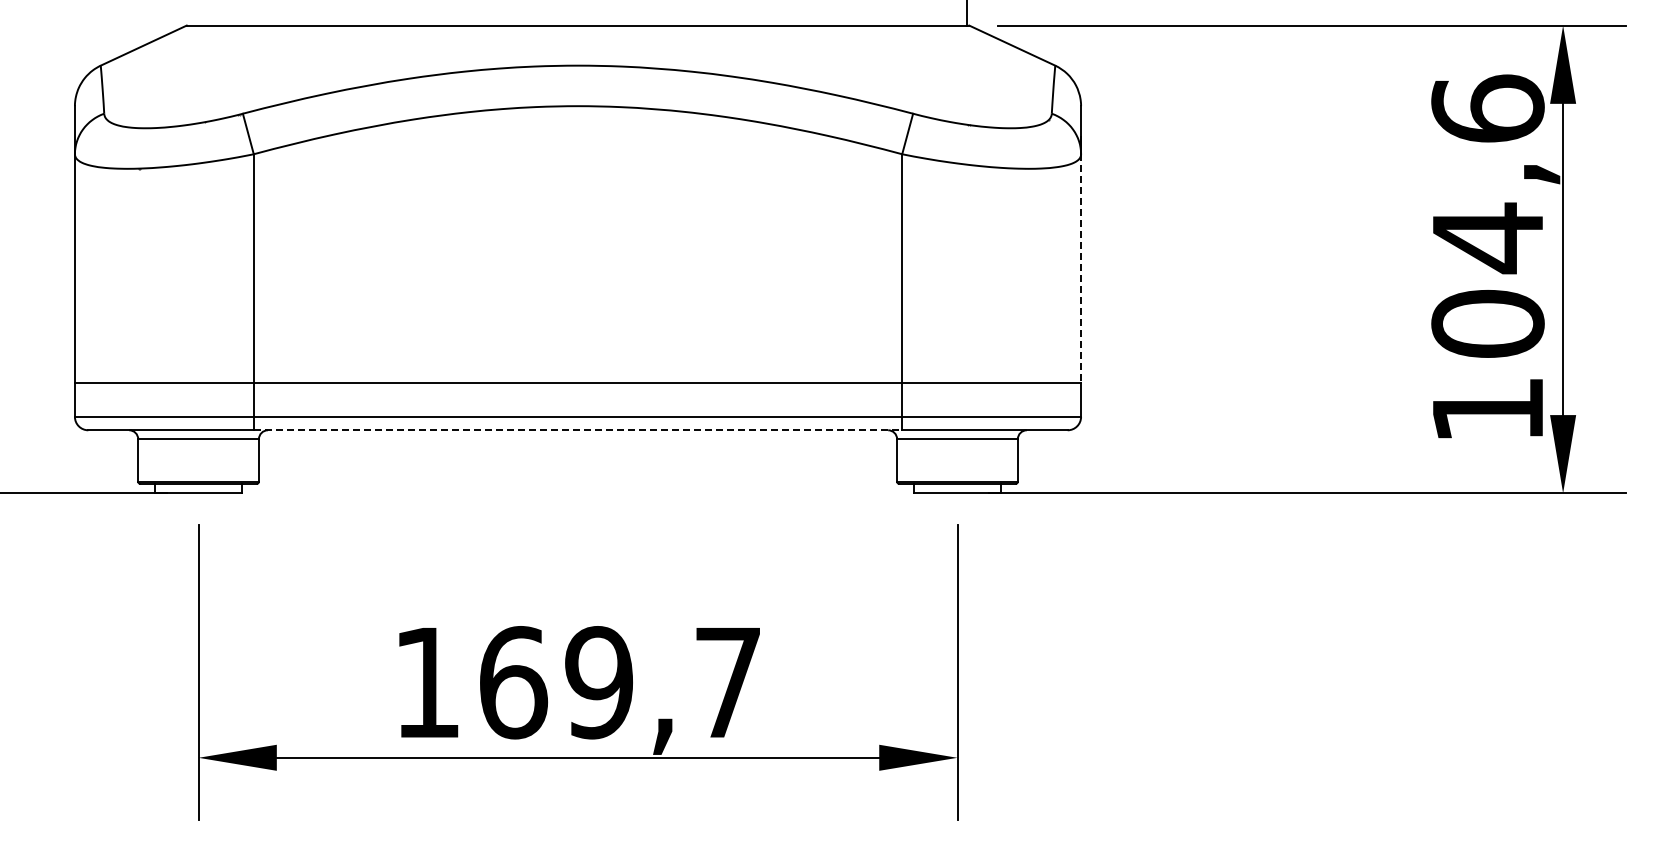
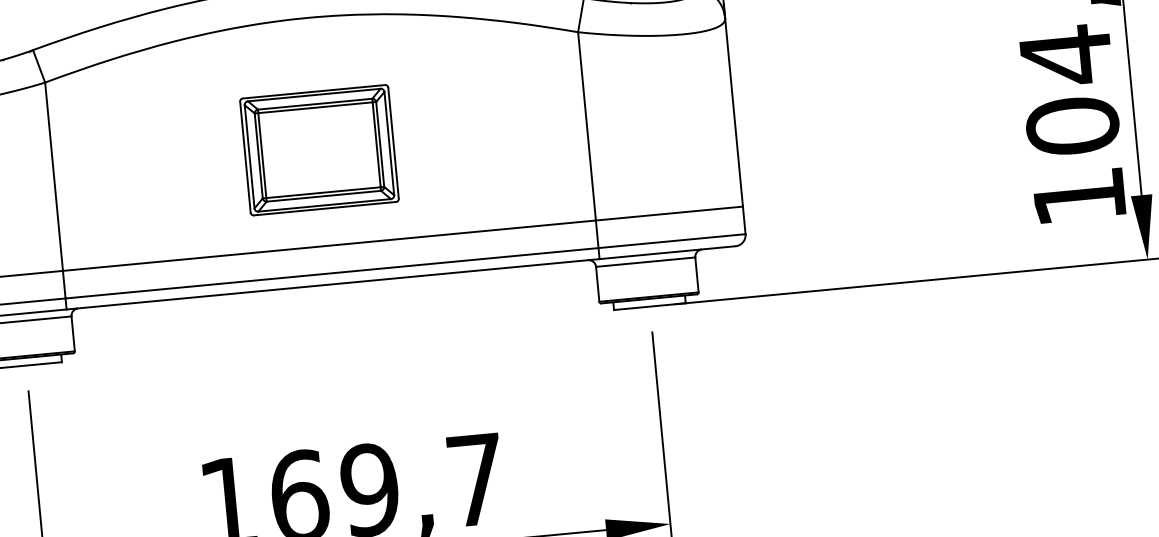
part: (576, 266) -> (319, 149), added
line: (1081, 268) -> (734, 112), dashed -> solid
line: (578, 430) -> (333, 284), dashed -> solid

